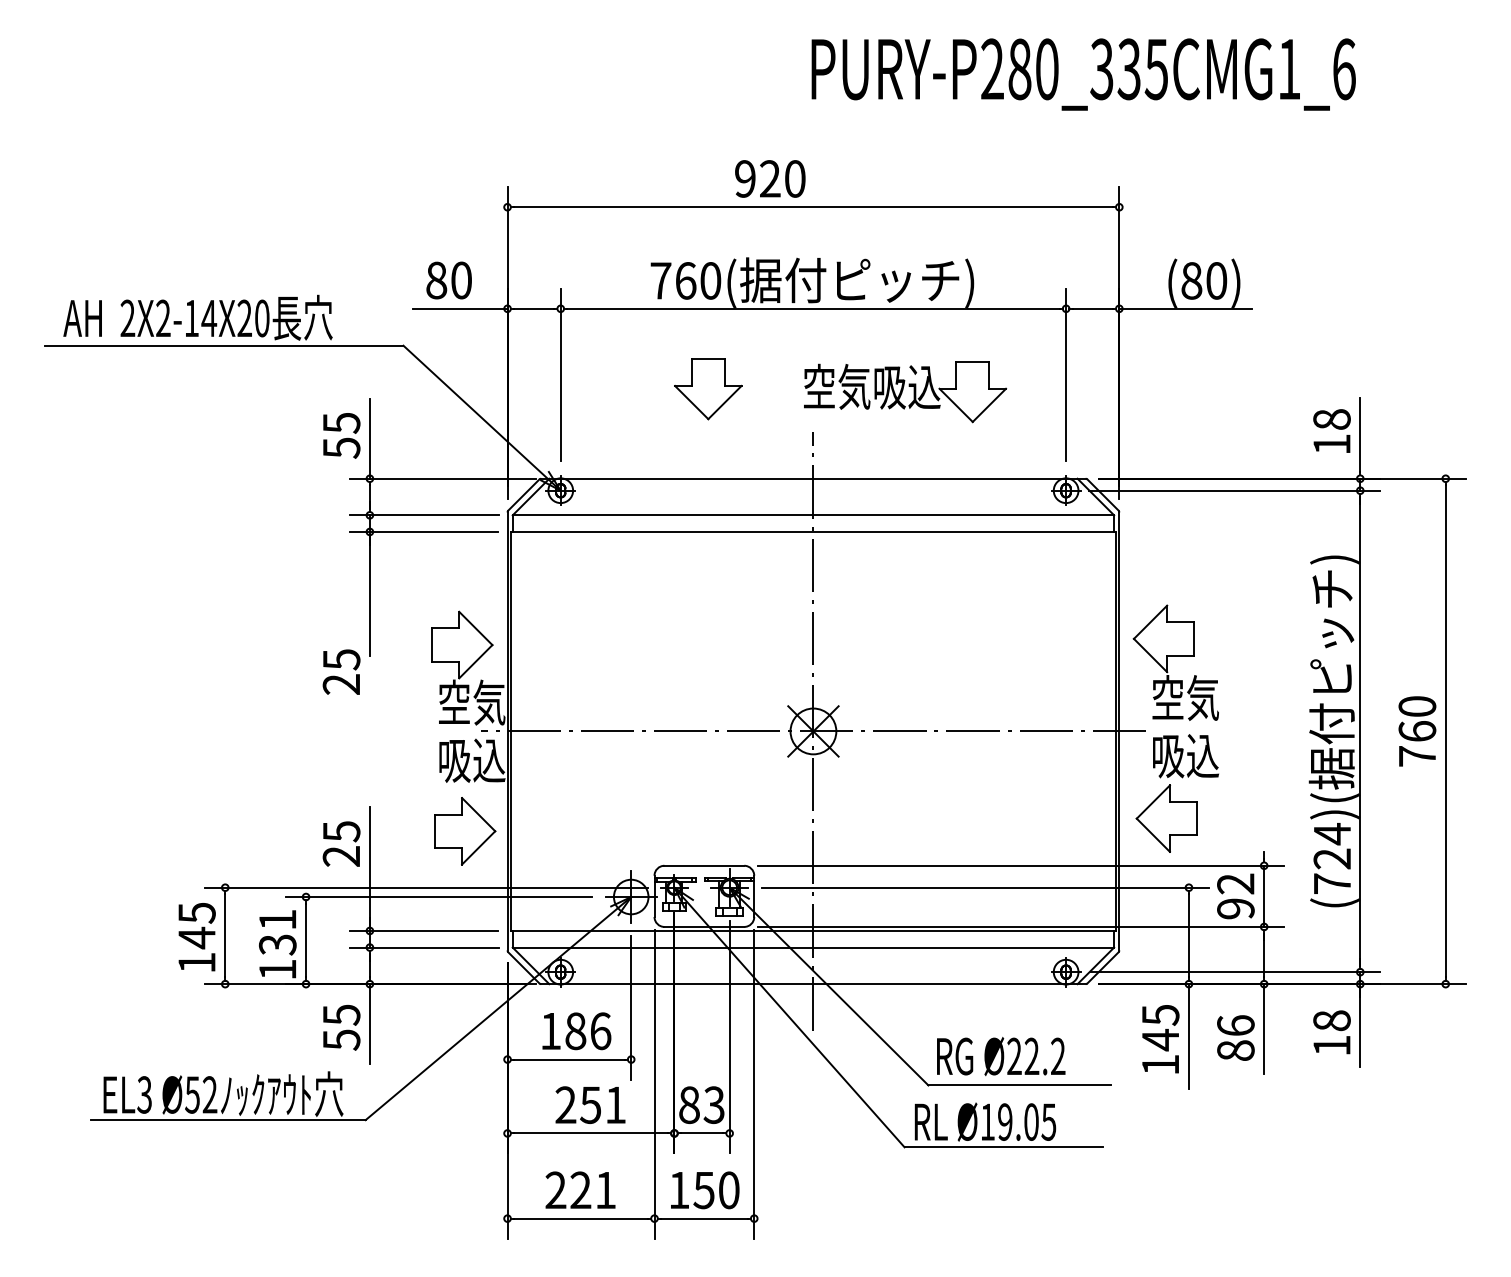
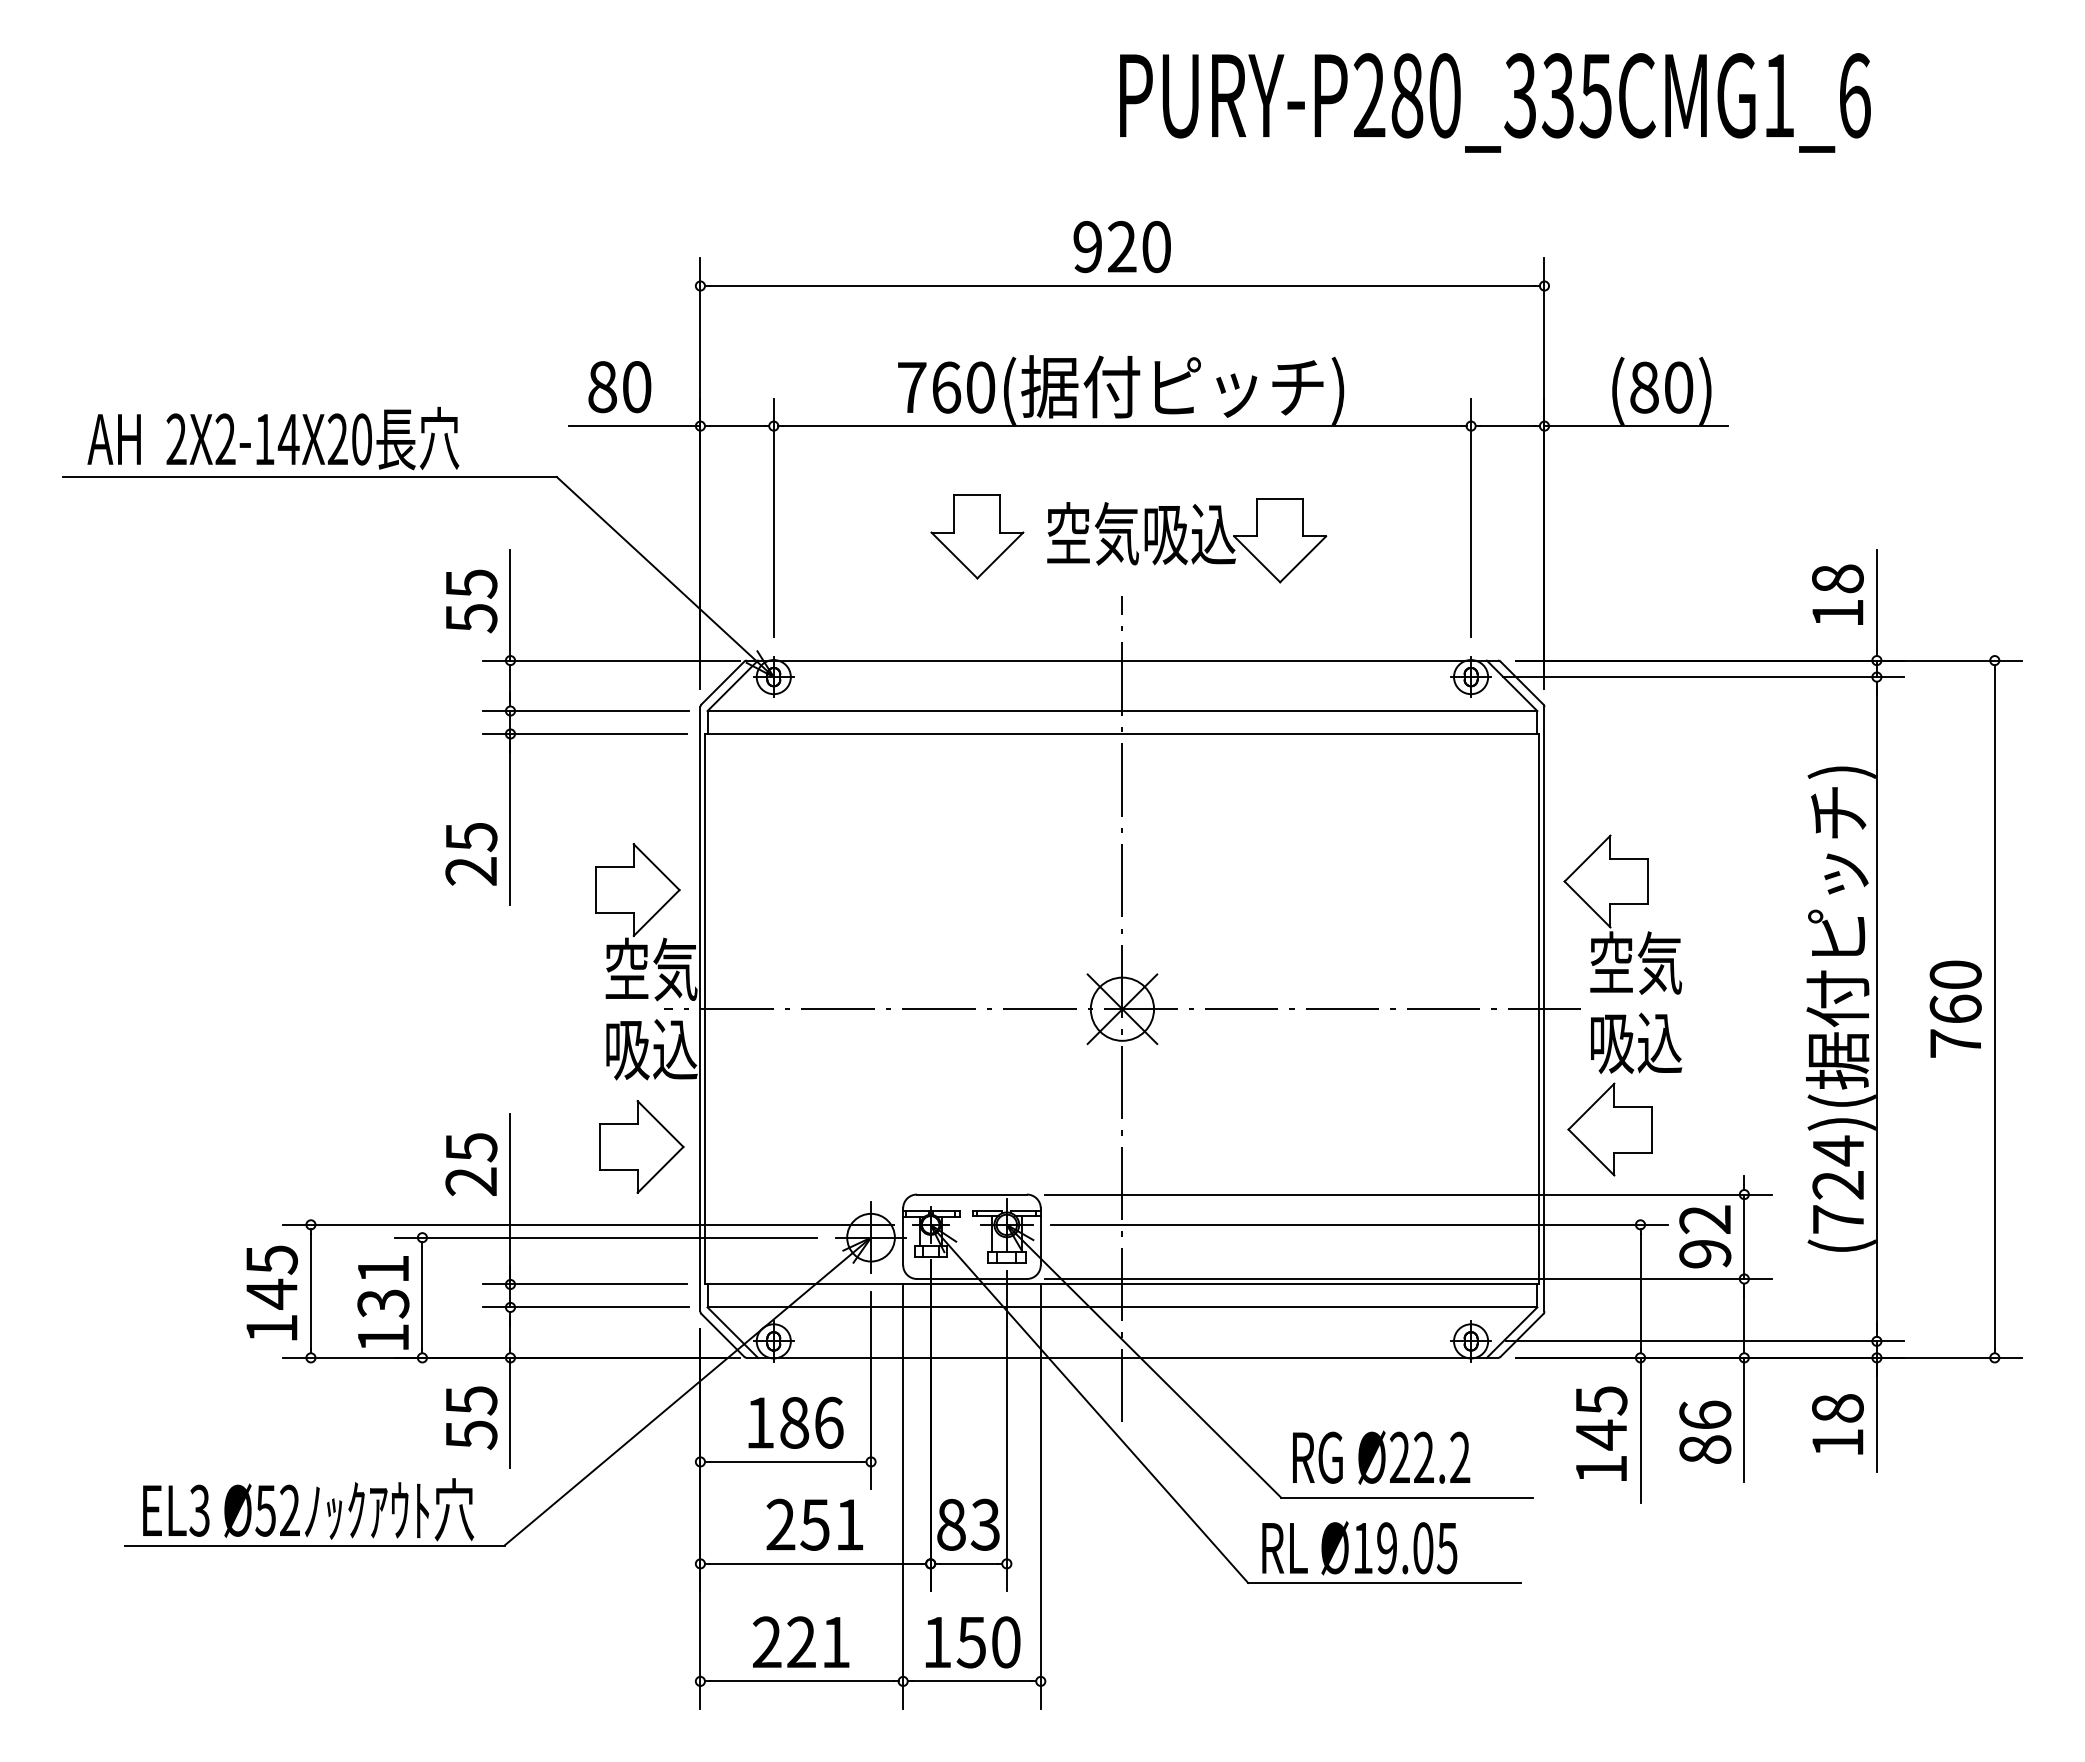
text: (770, 178) -> (1122, 246), moved
part: (905, 392) -> (1187, 541), moved
text: (341, 671) -> (471, 853), moved

